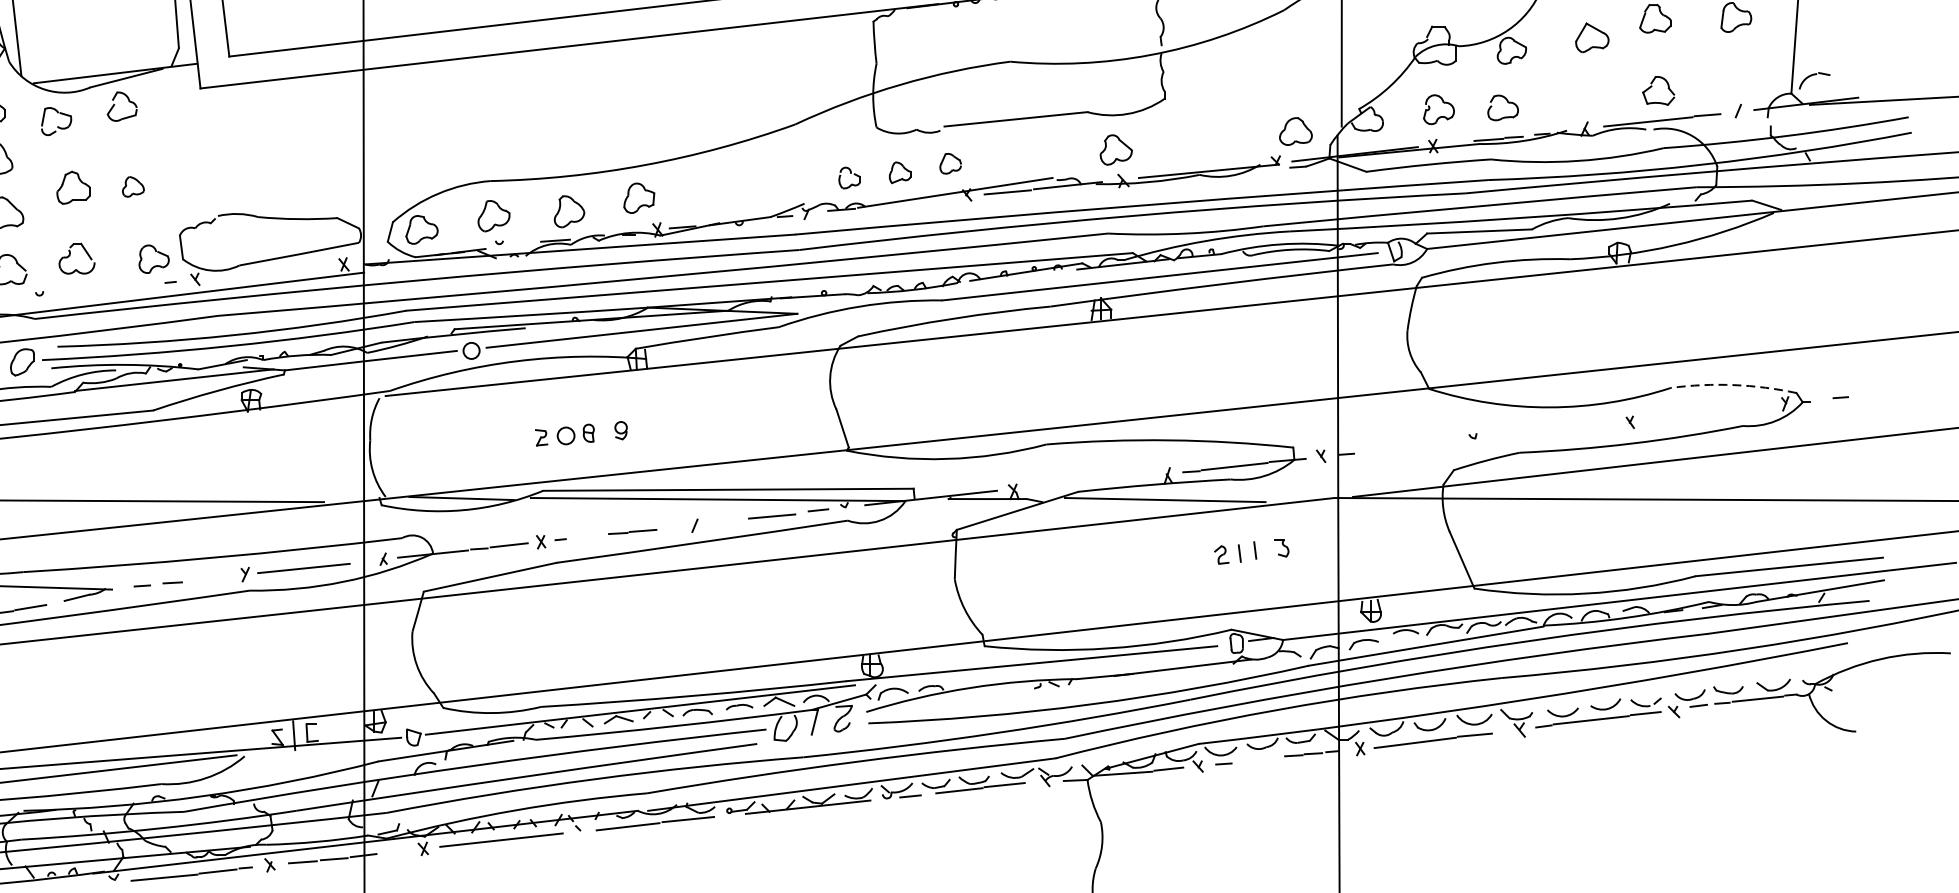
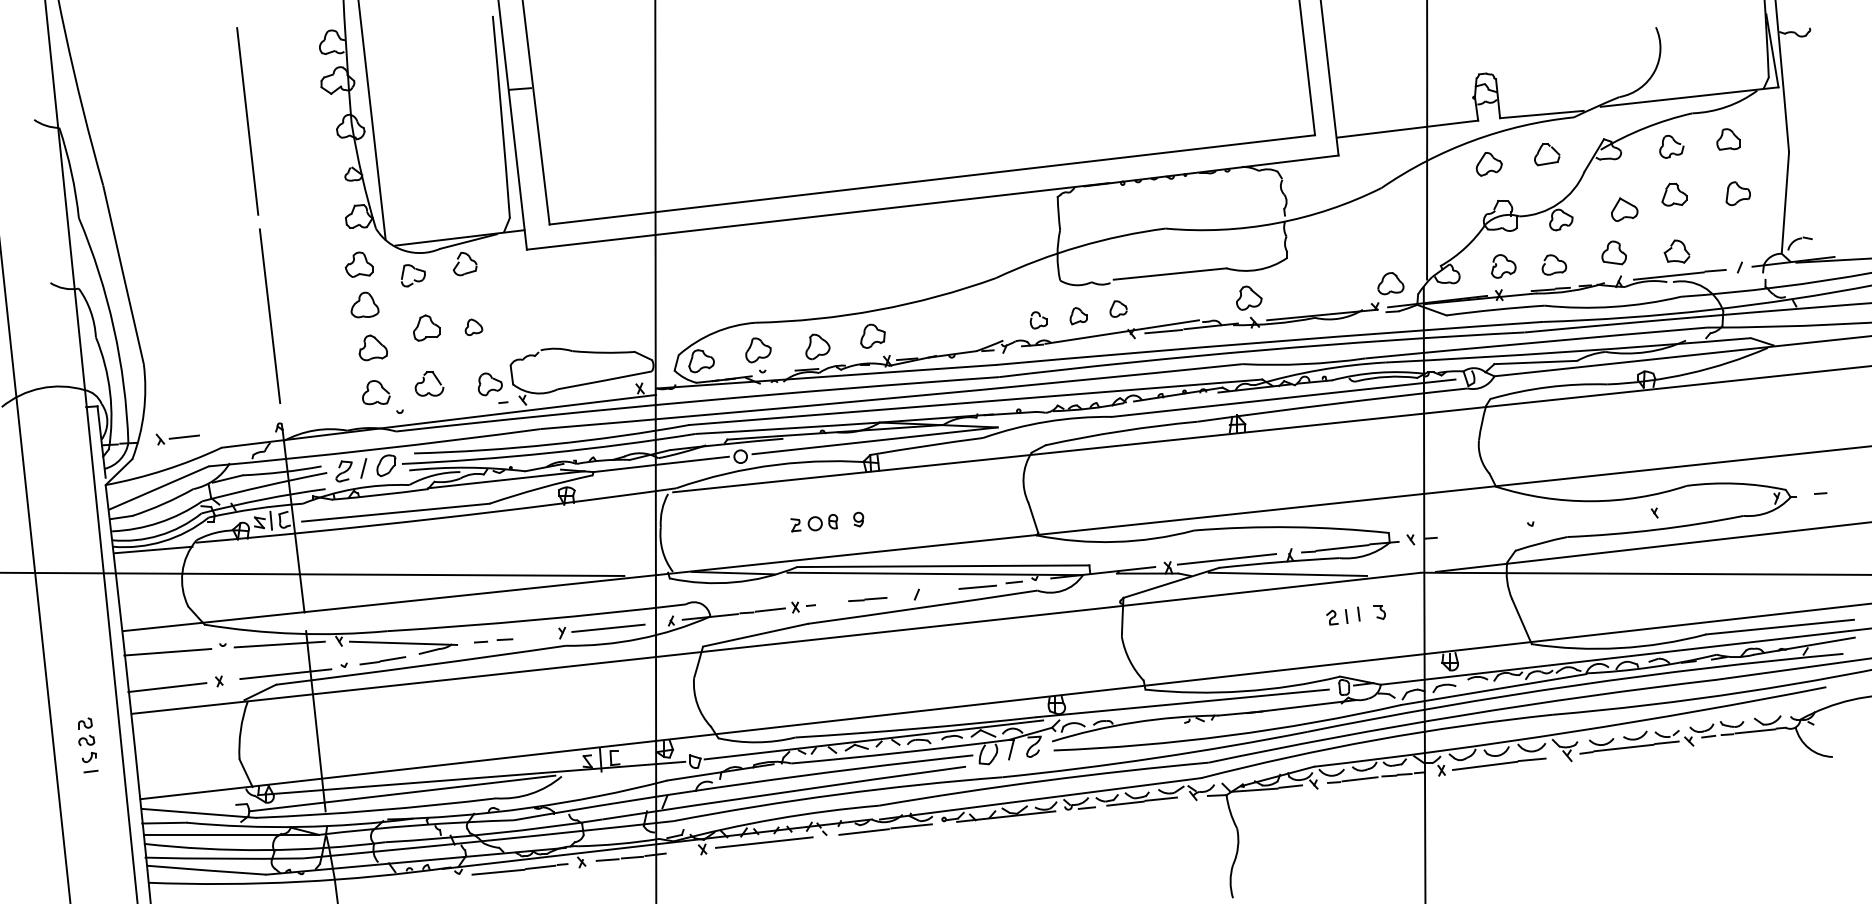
part: (1578, 92) -> (1613, 252), added
arc: (1734, 384) -> (1736, 483), dashed -> solid
line: (1087, 481) -> (1226, 559), added
line: (1256, 760) -> (1359, 779), added

